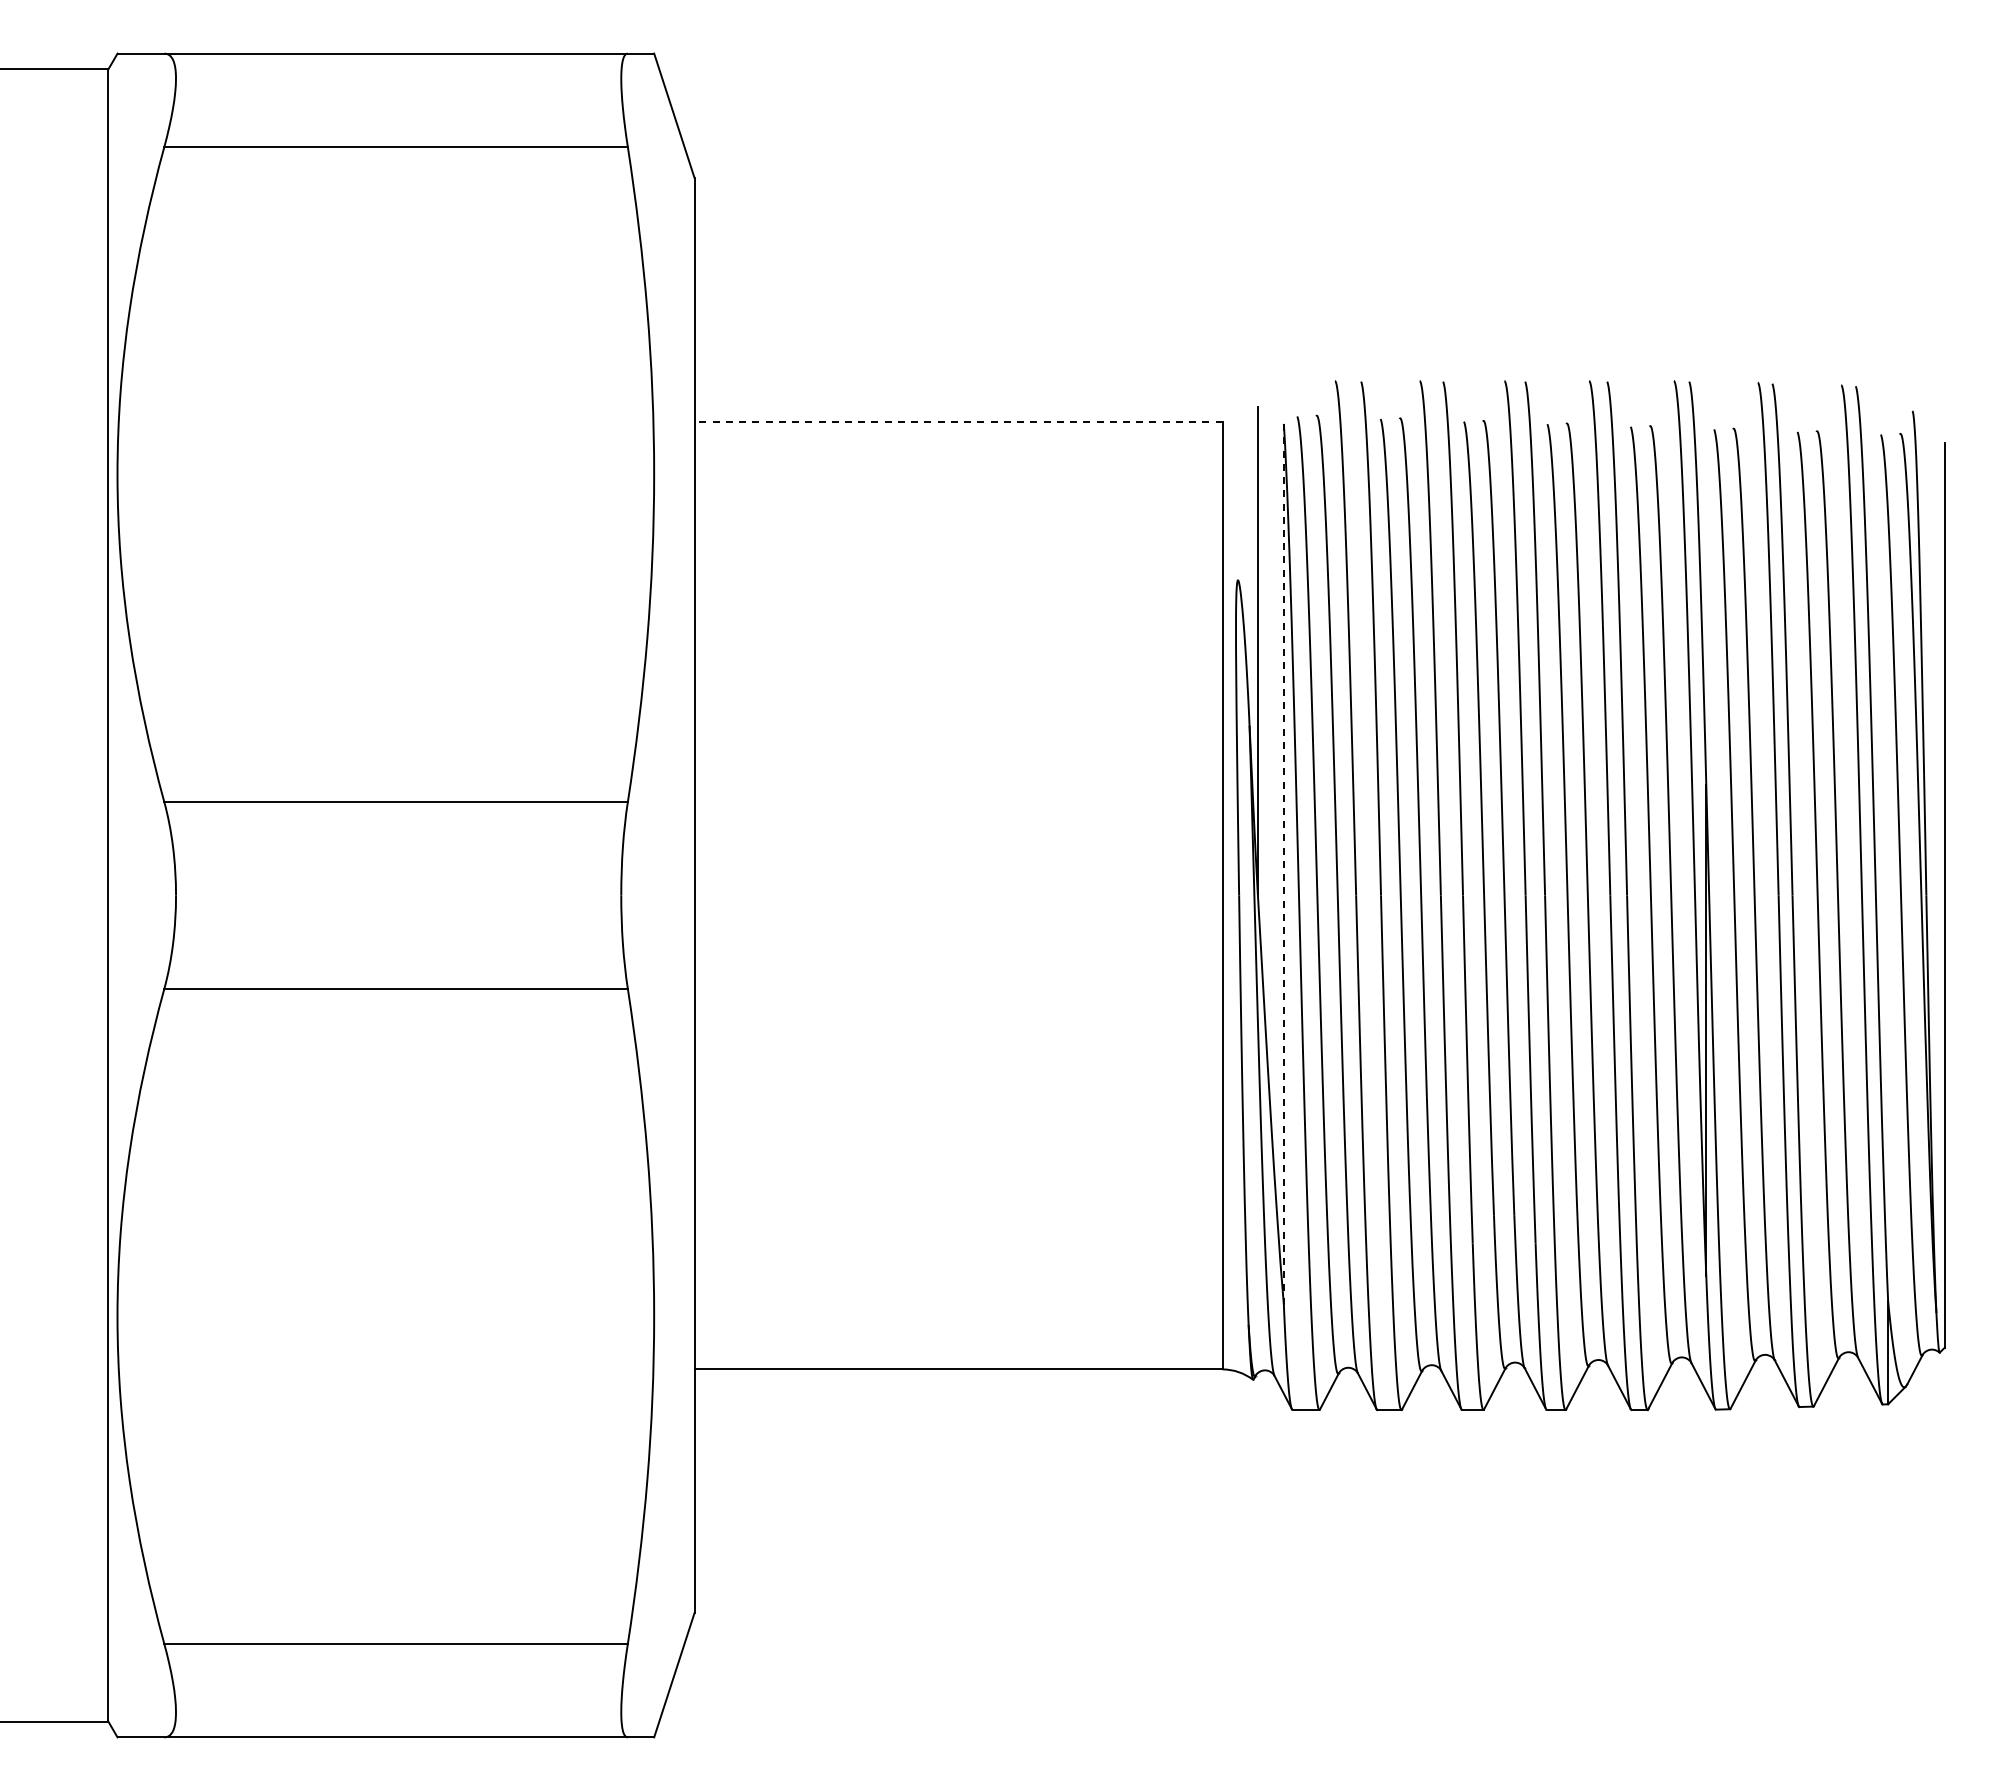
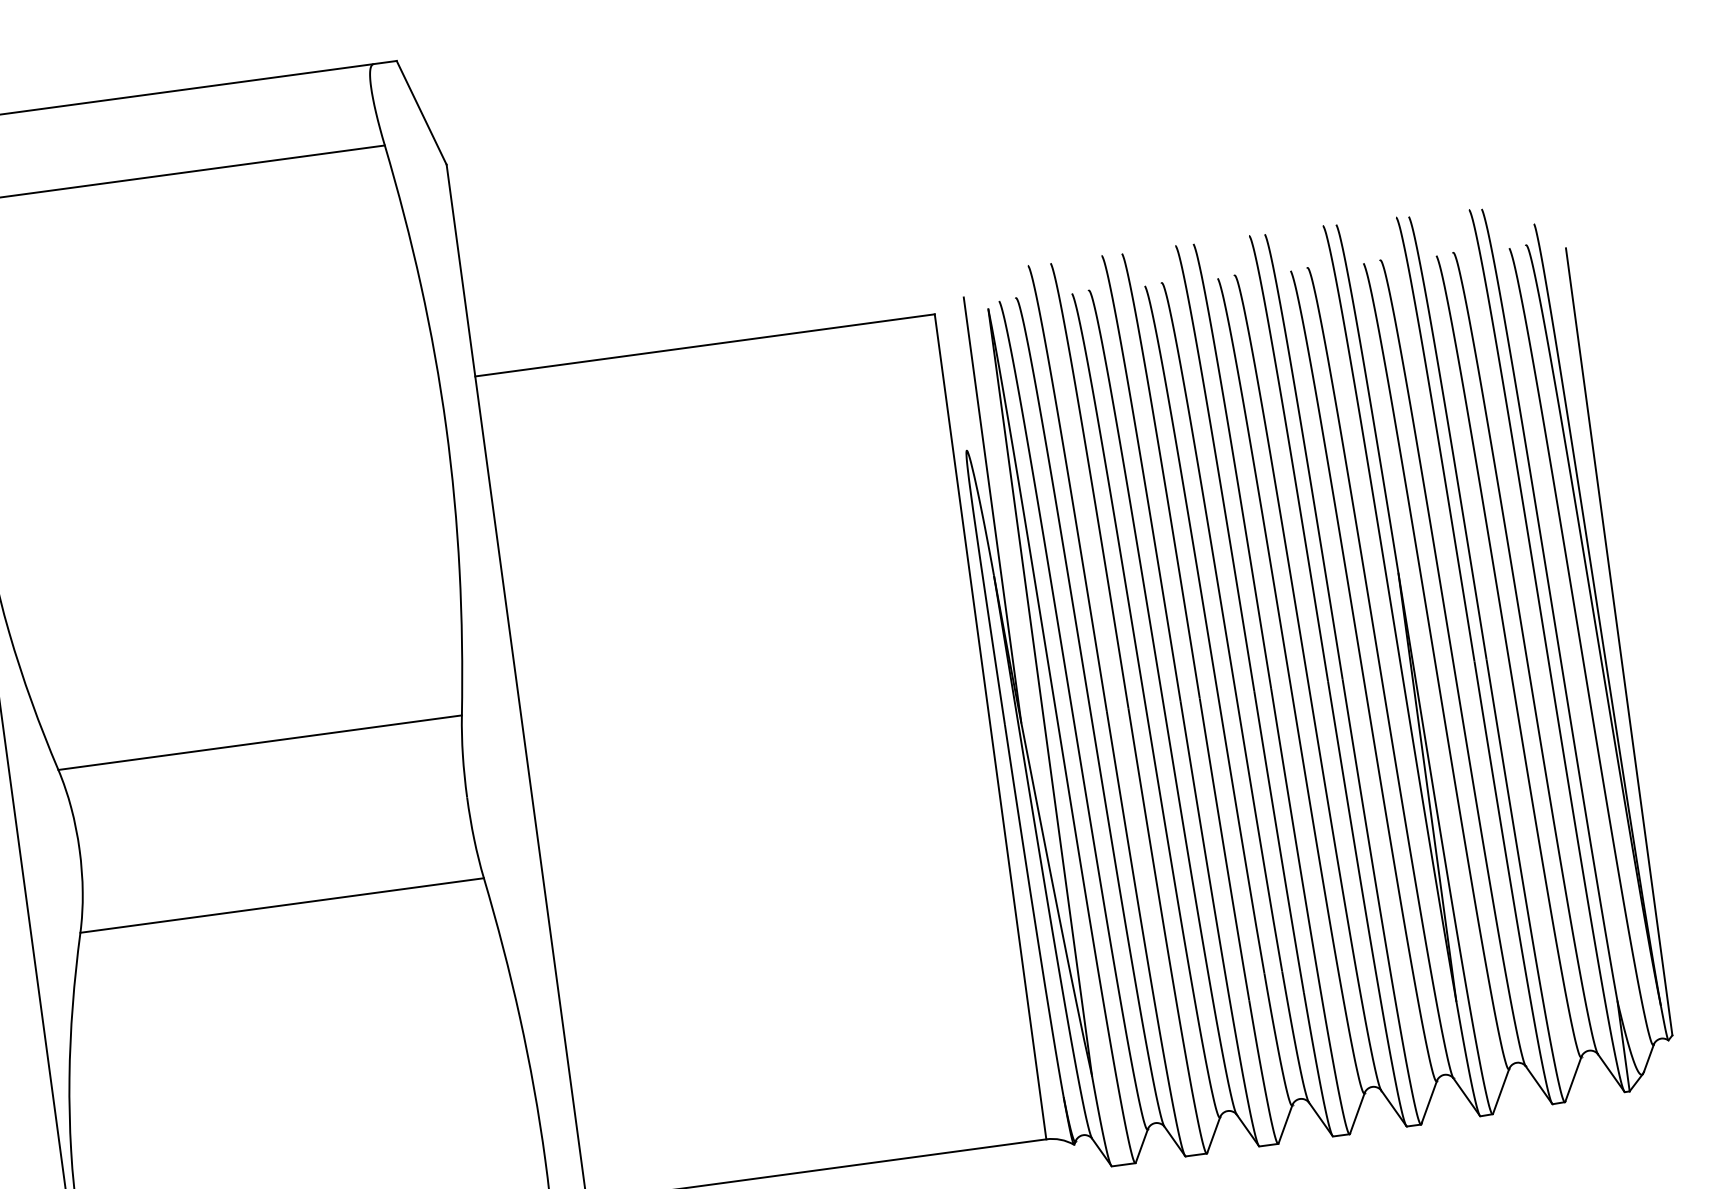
line: (958, 421) -> (704, 345), dashed -> solid
line: (1283, 863) -> (1039, 691), dashed -> solid

